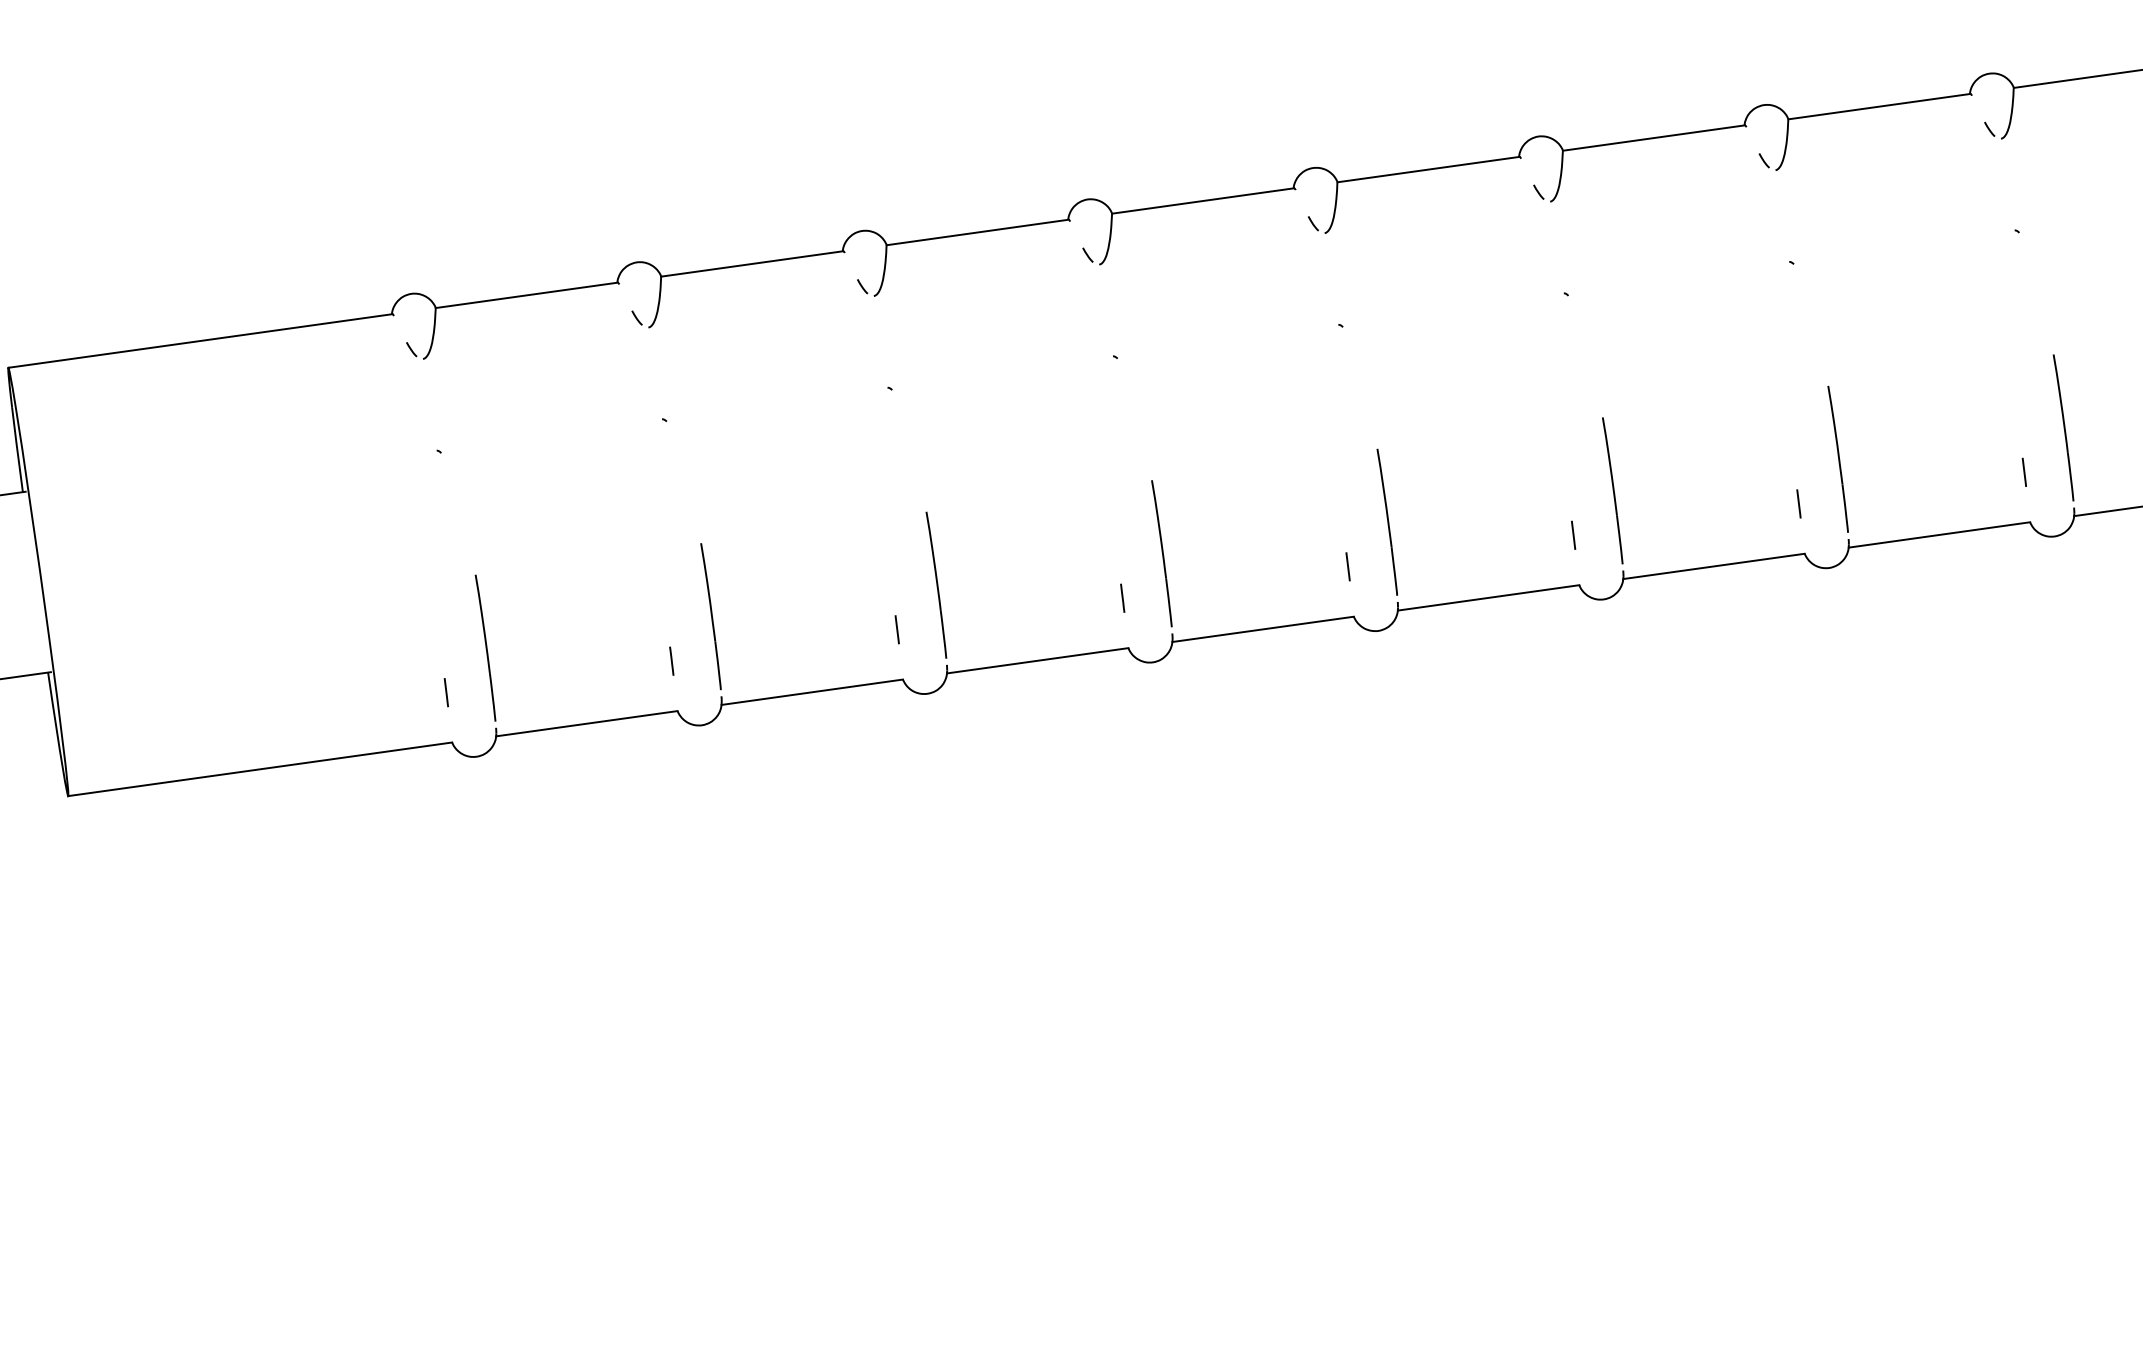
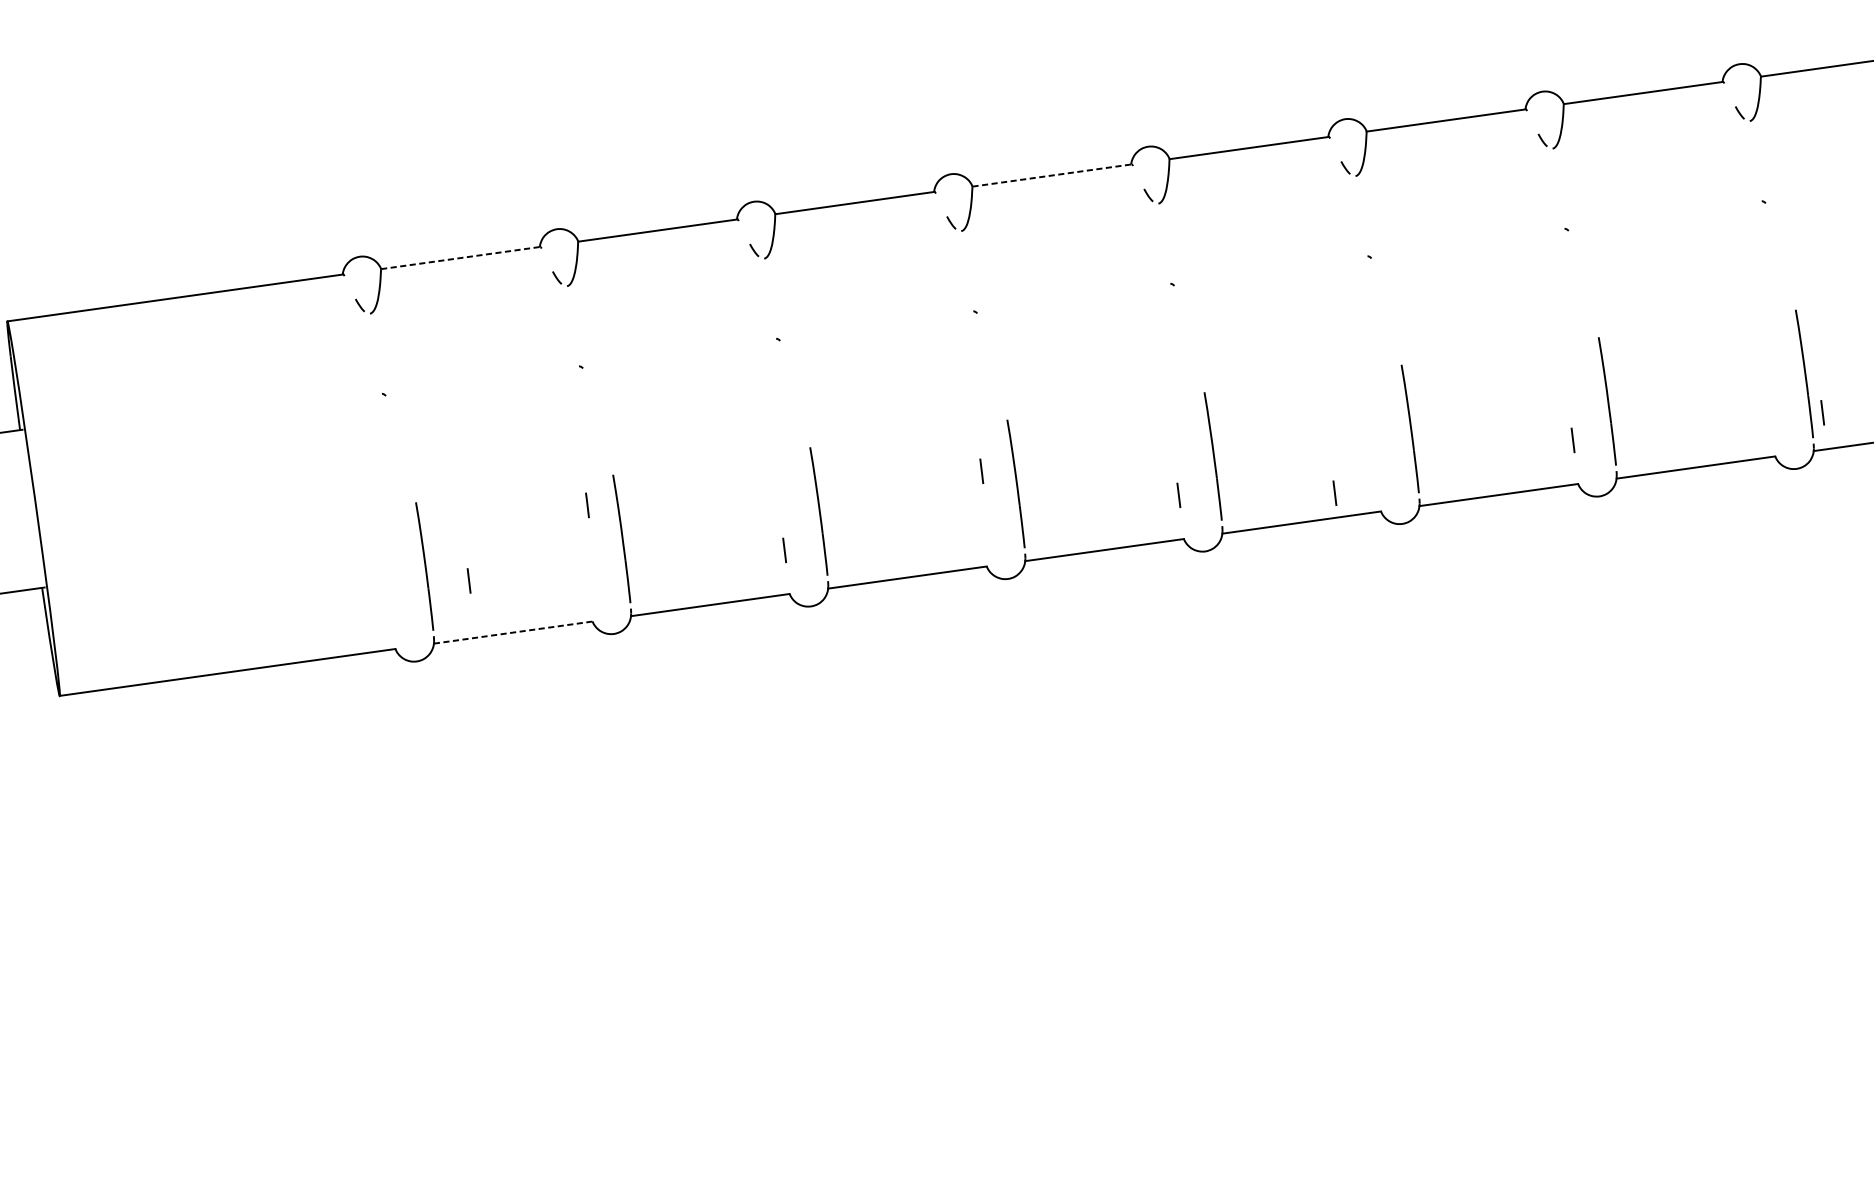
line: (1203, 201) -> (1052, 175), solid -> dashed
line: (526, 295) -> (460, 258), solid -> dashed
line: (2023, 471) -> (1821, 412), moved
line: (1573, 534) -> (1334, 492), moved
line: (1122, 597) -> (981, 470), moved
line: (671, 660) -> (587, 504), moved
line: (445, 692) -> (468, 580), moved
line: (586, 723) -> (512, 632), solid -> dashed

